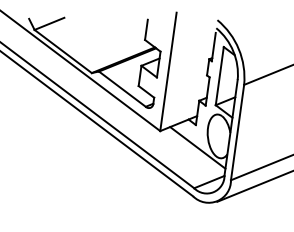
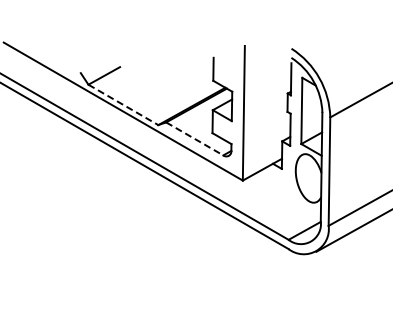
line: (63, 52) -> (123, 105), solid -> dashed
line: (122, 88) -> (194, 138), solid -> dashed
line: (197, 147) -> (286, 193), removed

